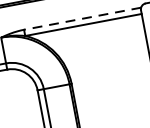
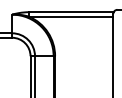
line: (81, 19) -> (70, 12), dashed -> solid

